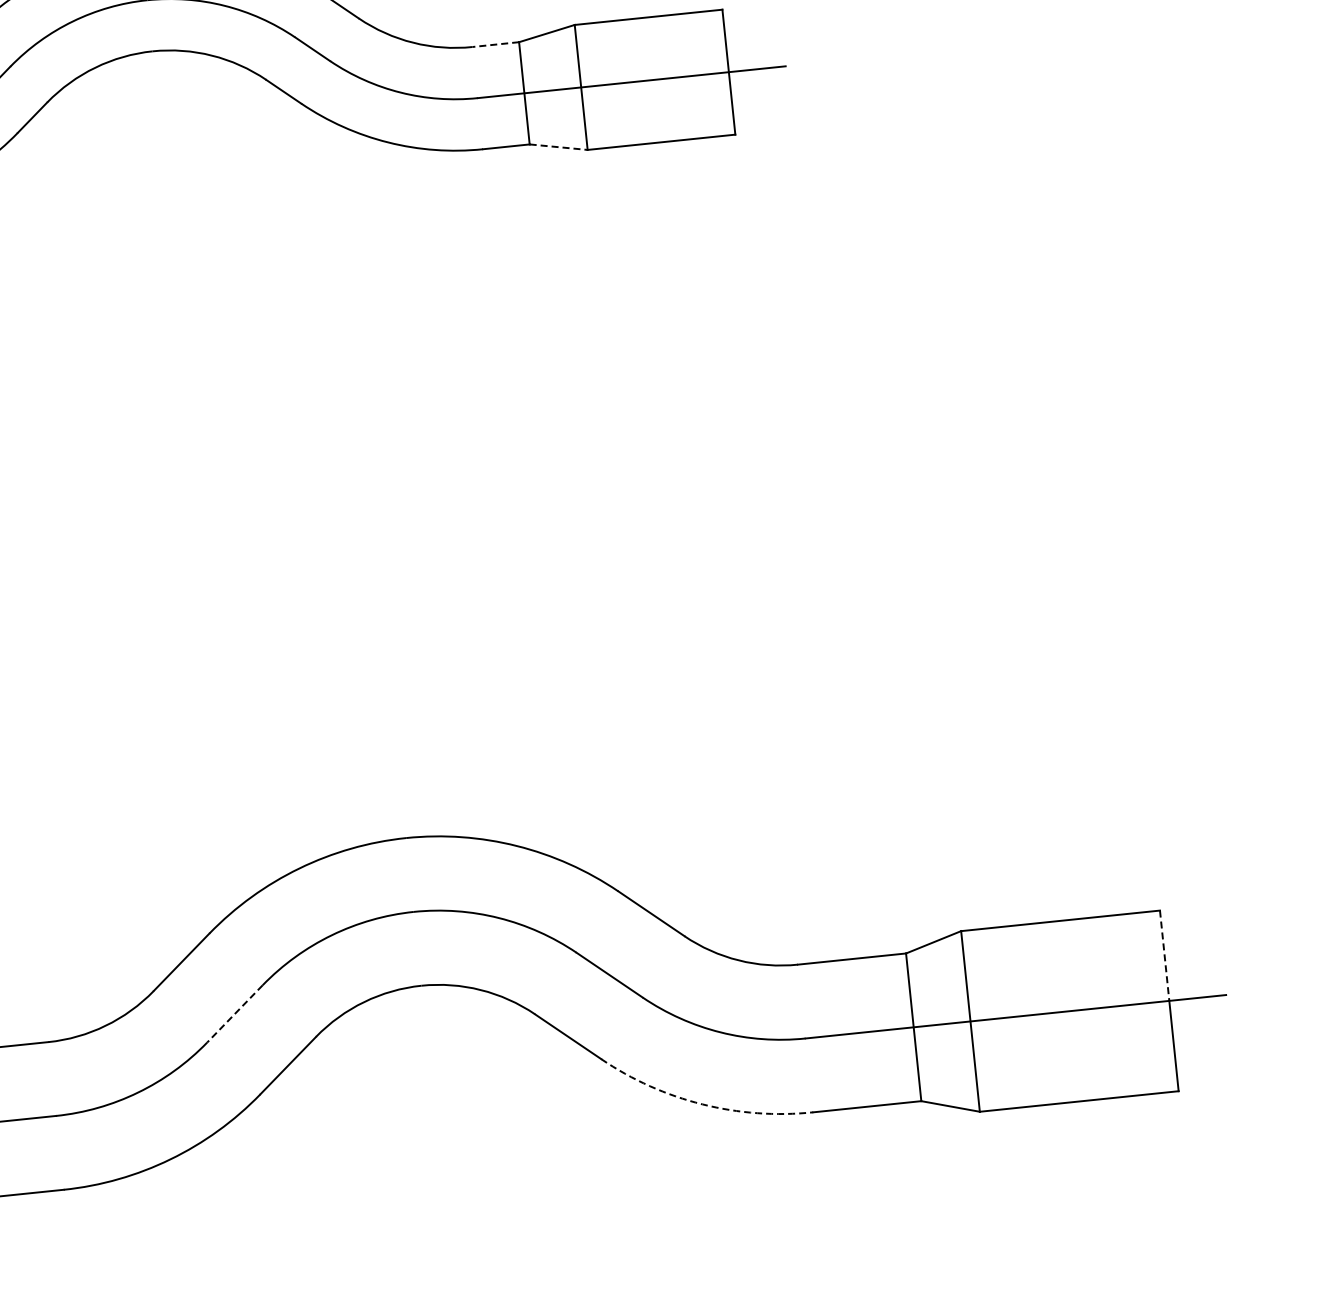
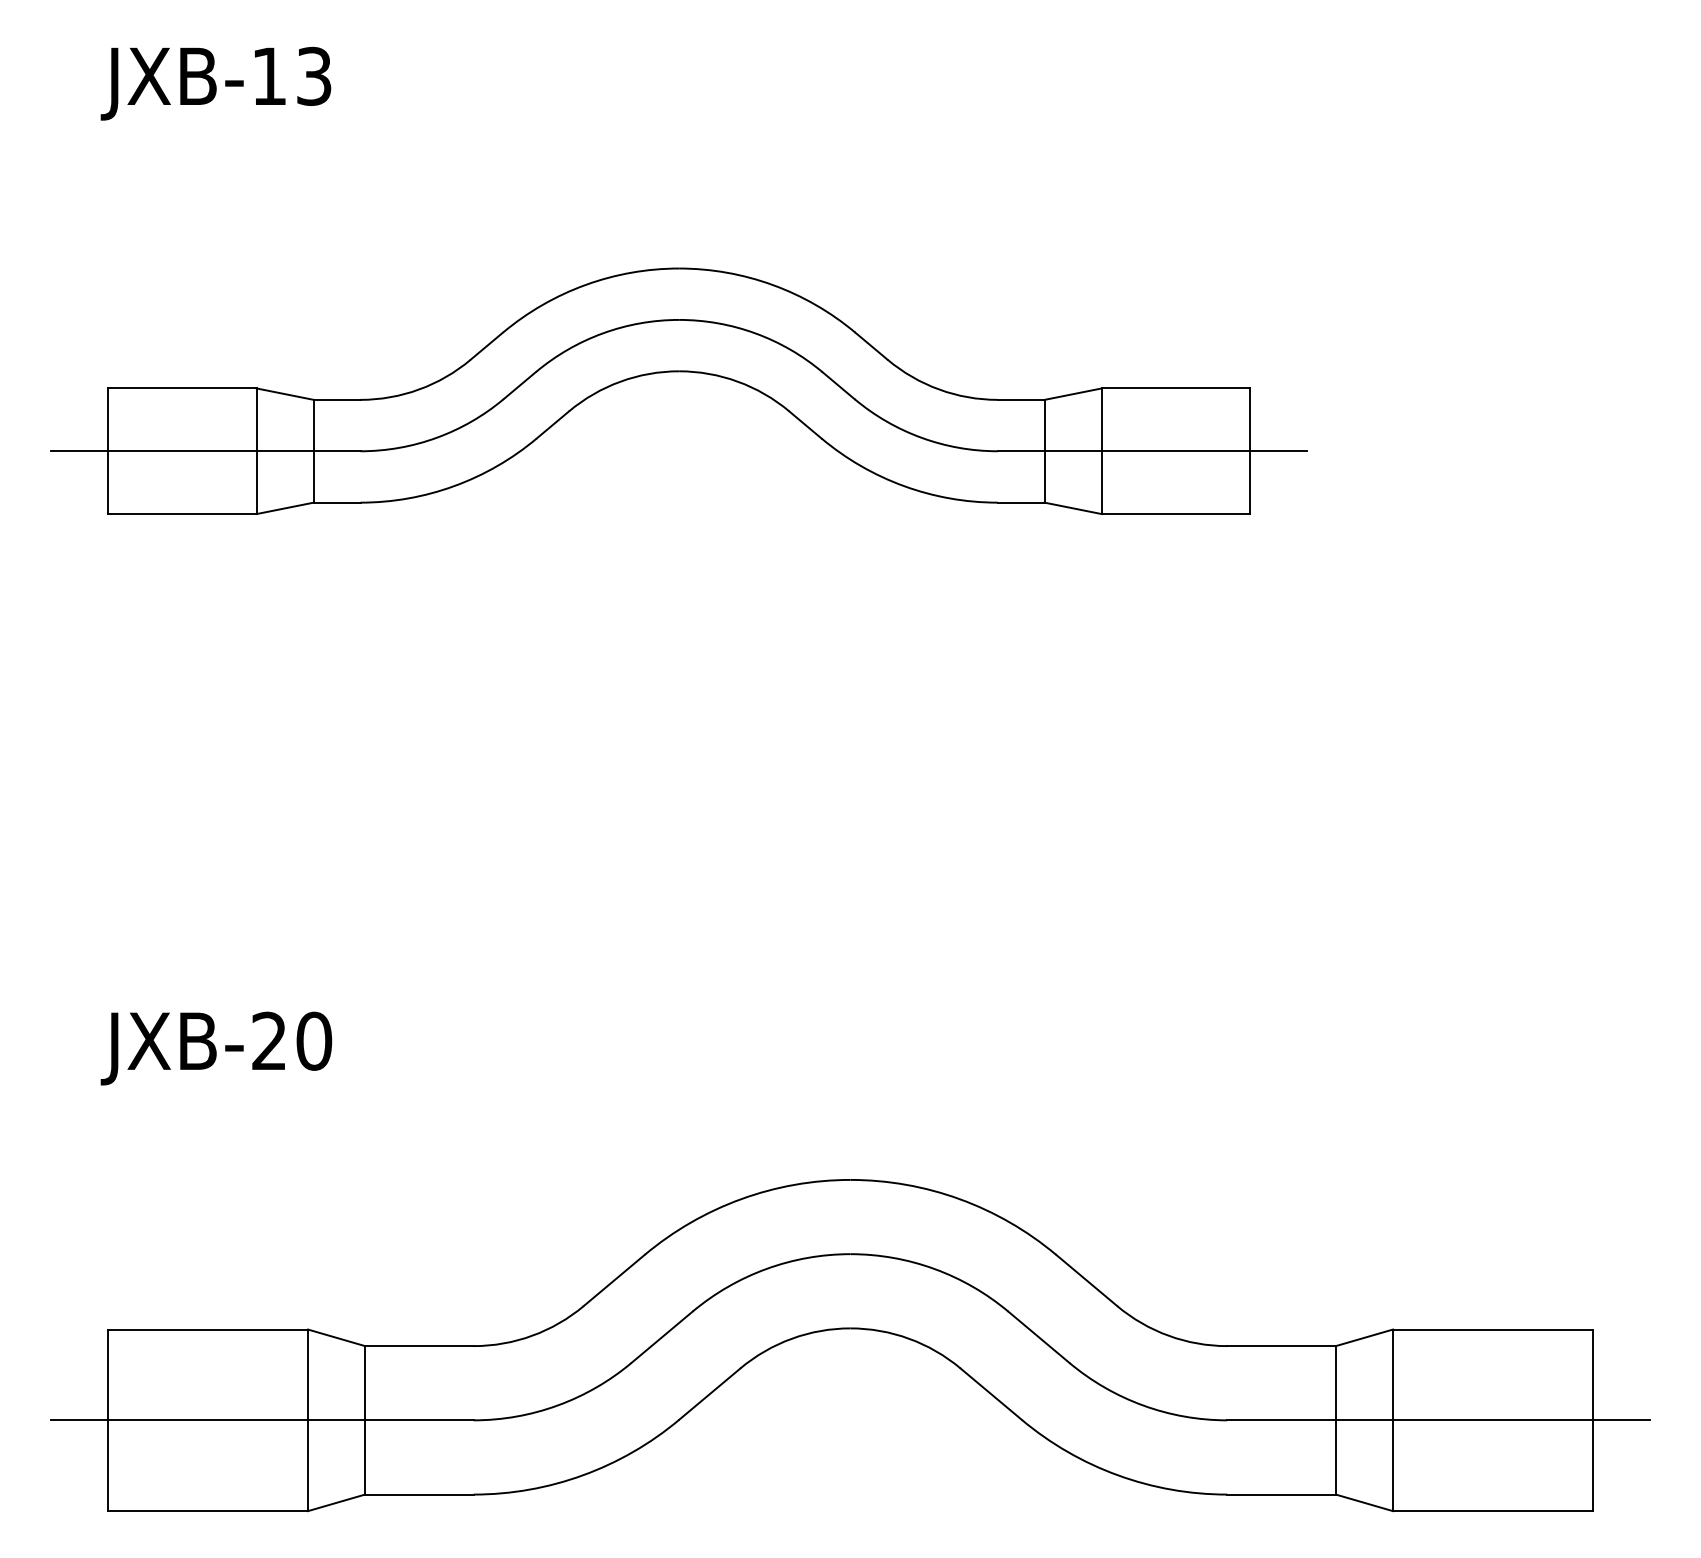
line: (495, 44) -> (1020, 399), dashed -> solid
line: (558, 147) -> (1073, 508), dashed -> solid
line: (1164, 956) -> (1592, 1375), dashed -> solid
line: (235, 1014) -> (662, 1337), dashed -> solid
arc: (702, 1104) -> (1117, 1475), dashed -> solid

